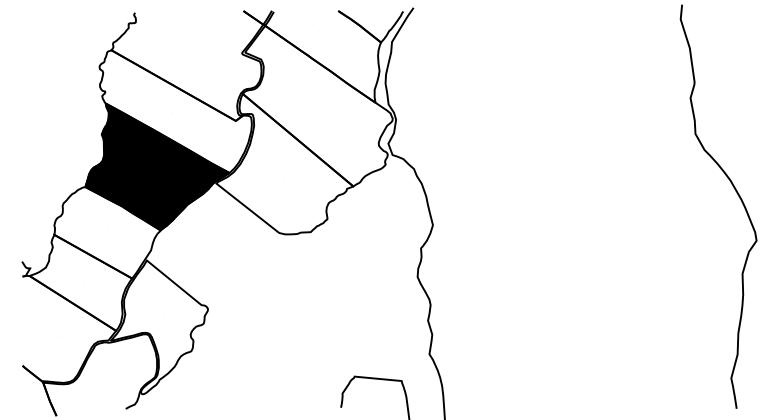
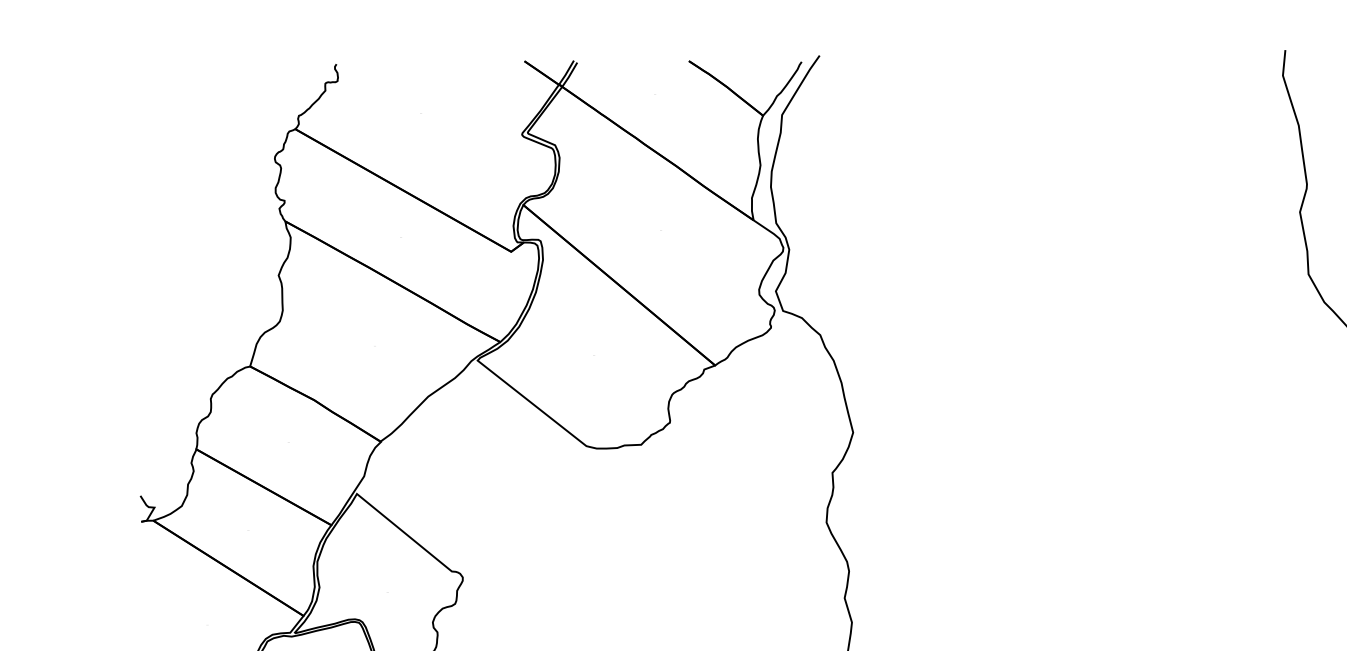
hatch: (157, 166) -> (375, 330), removed

